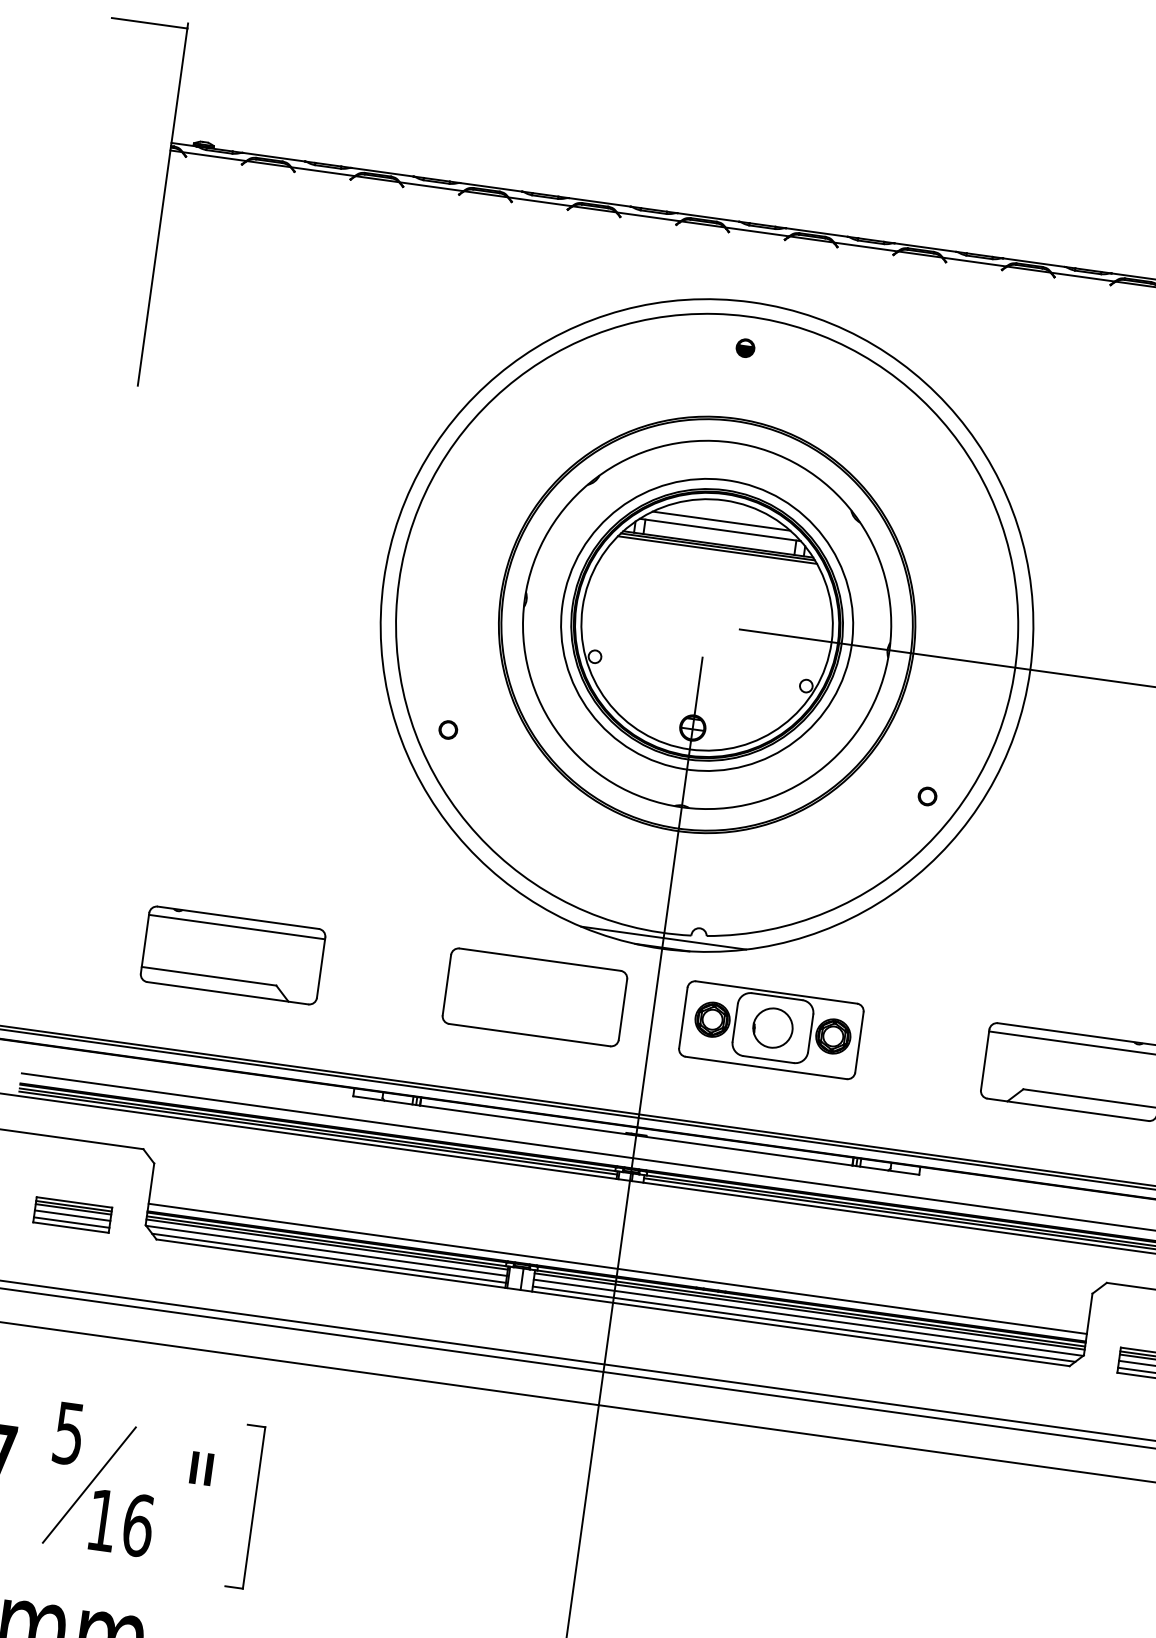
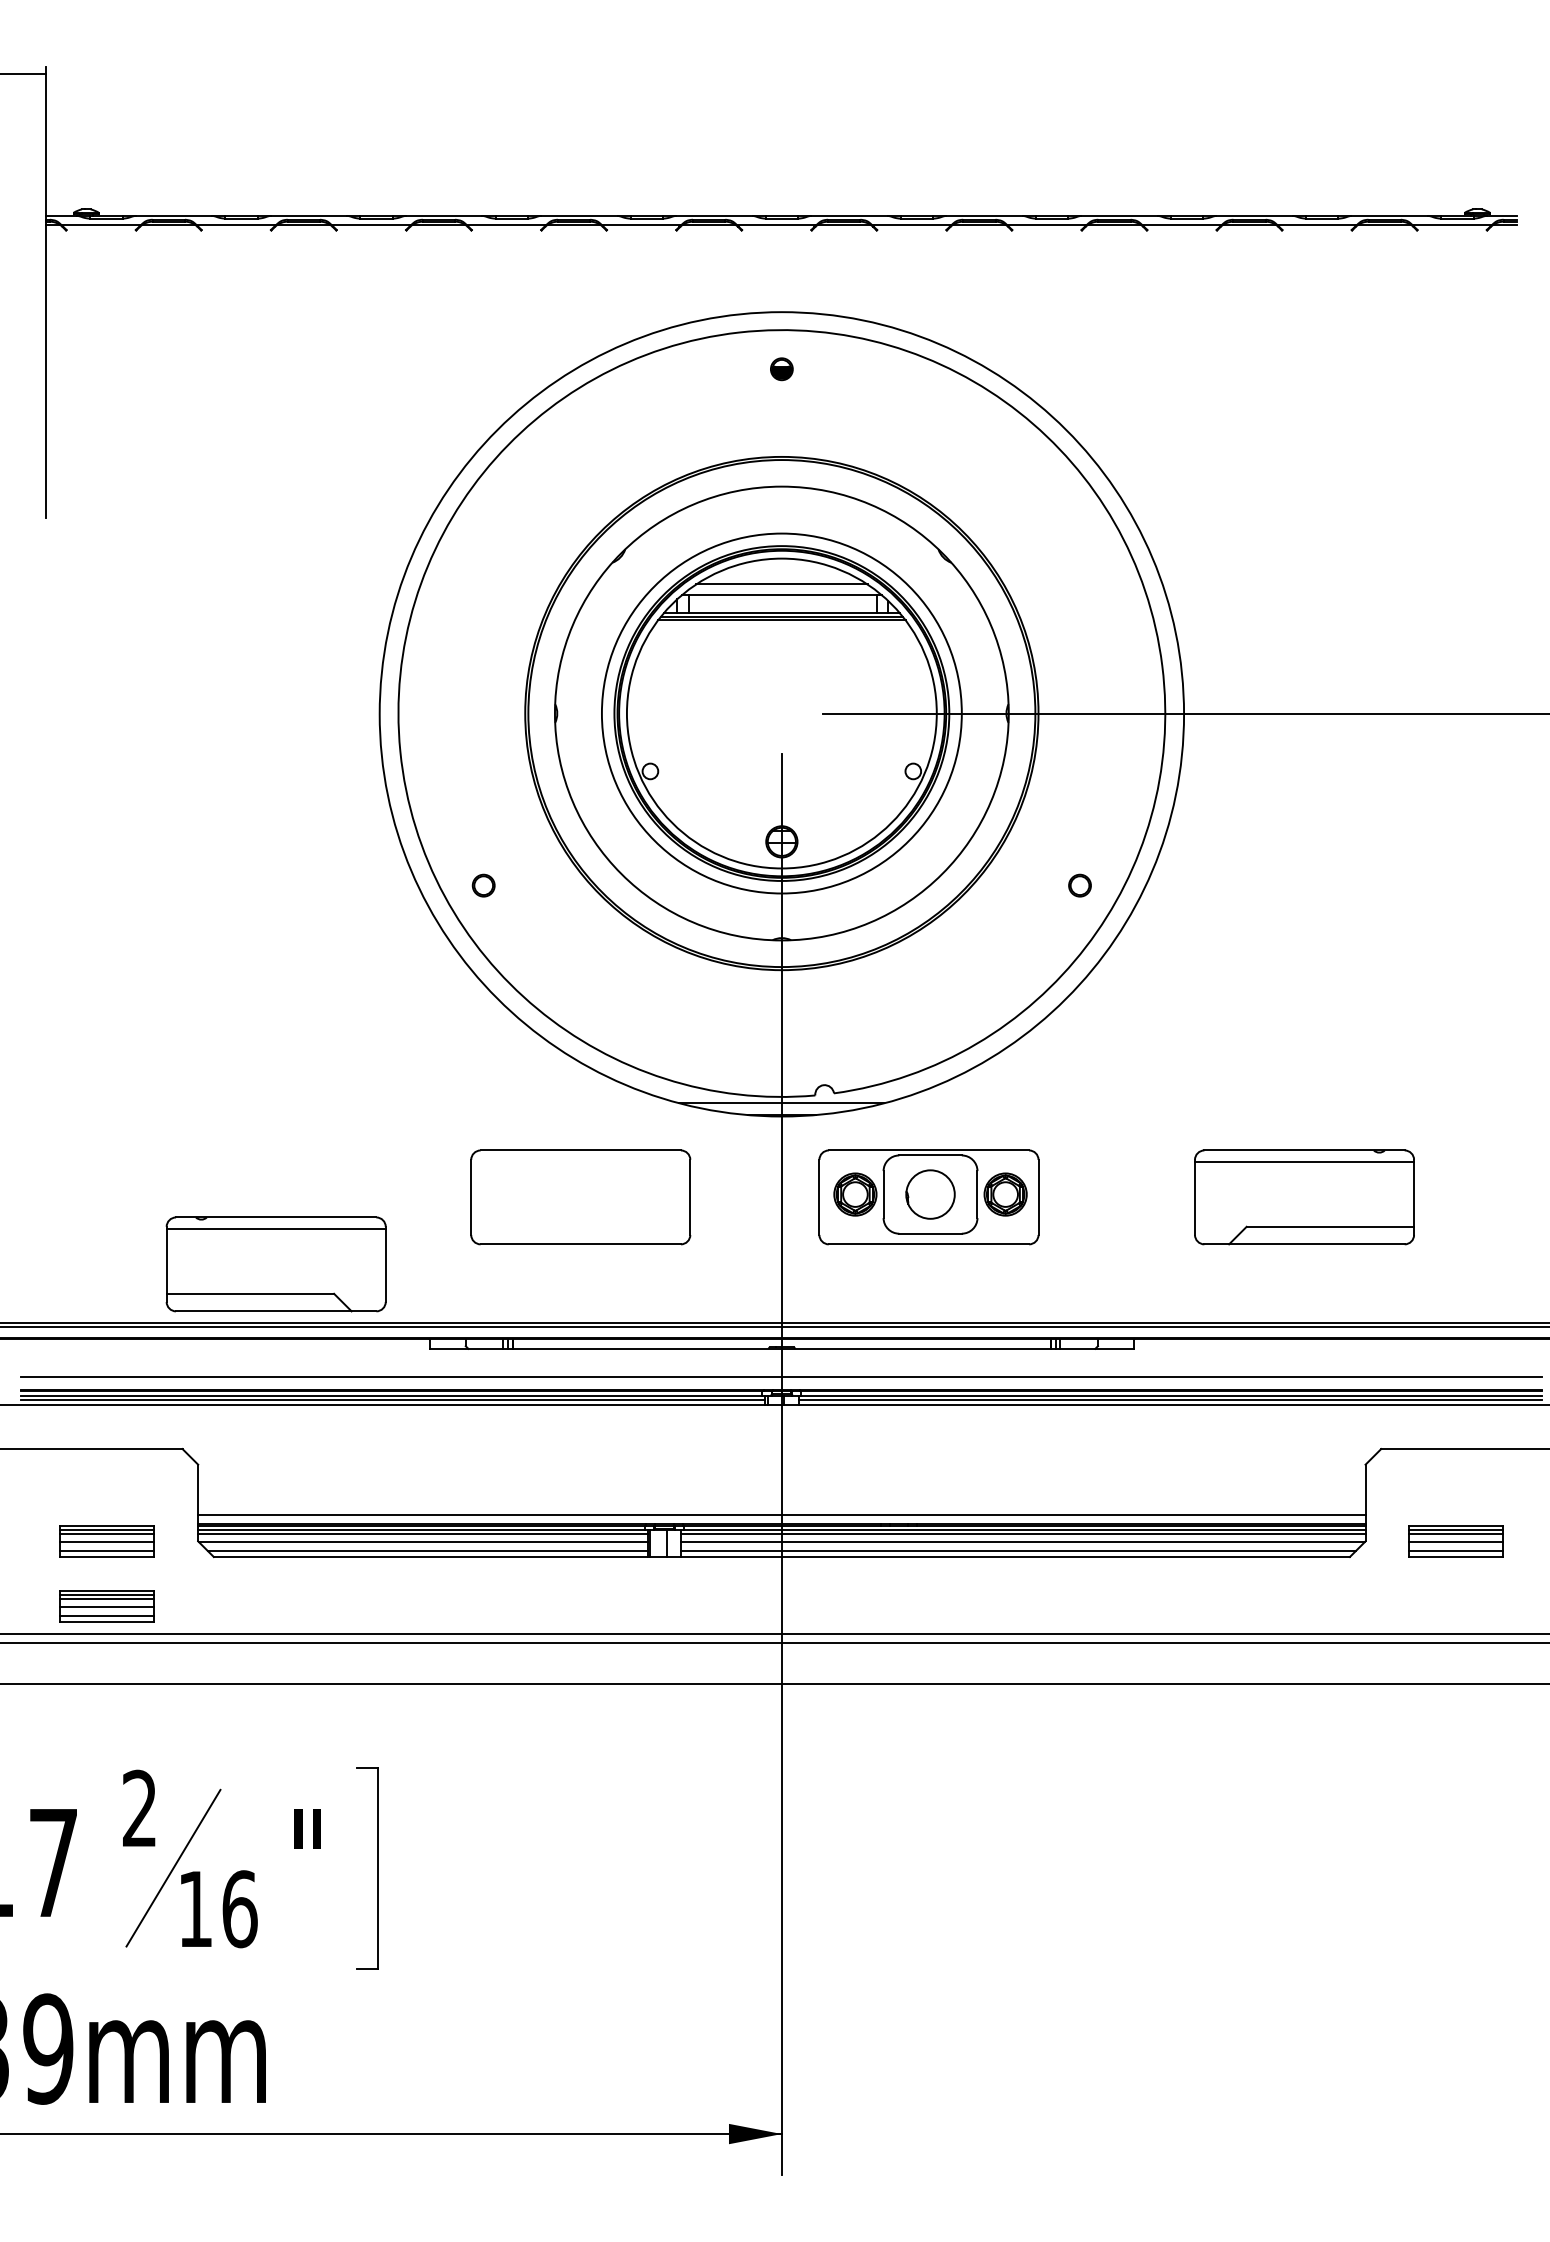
part: (232, 955) -> (275, 1264), moved
part: (534, 997) -> (580, 1197), moved
part: (64, 1267) -> (106, 1606), added
text: (68, 1433) -> (139, 1808), 5 -> 2

